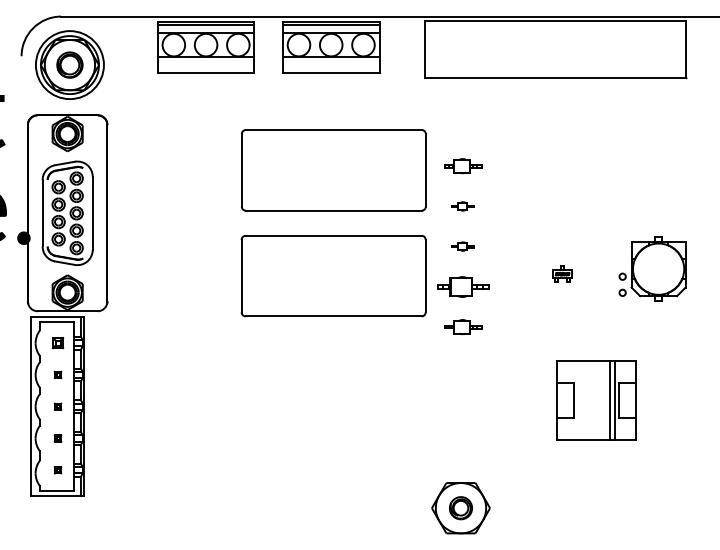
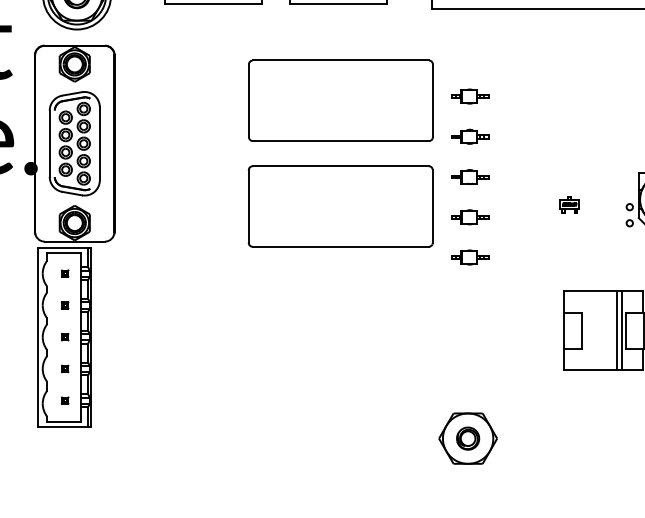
part: (463, 206) -> (470, 136), size x1.67
part: (463, 246) -> (470, 176), size x1.67
part: (463, 286) -> (470, 216), size x0.71
part: (57, 343) -> (64, 273), size x0.62

